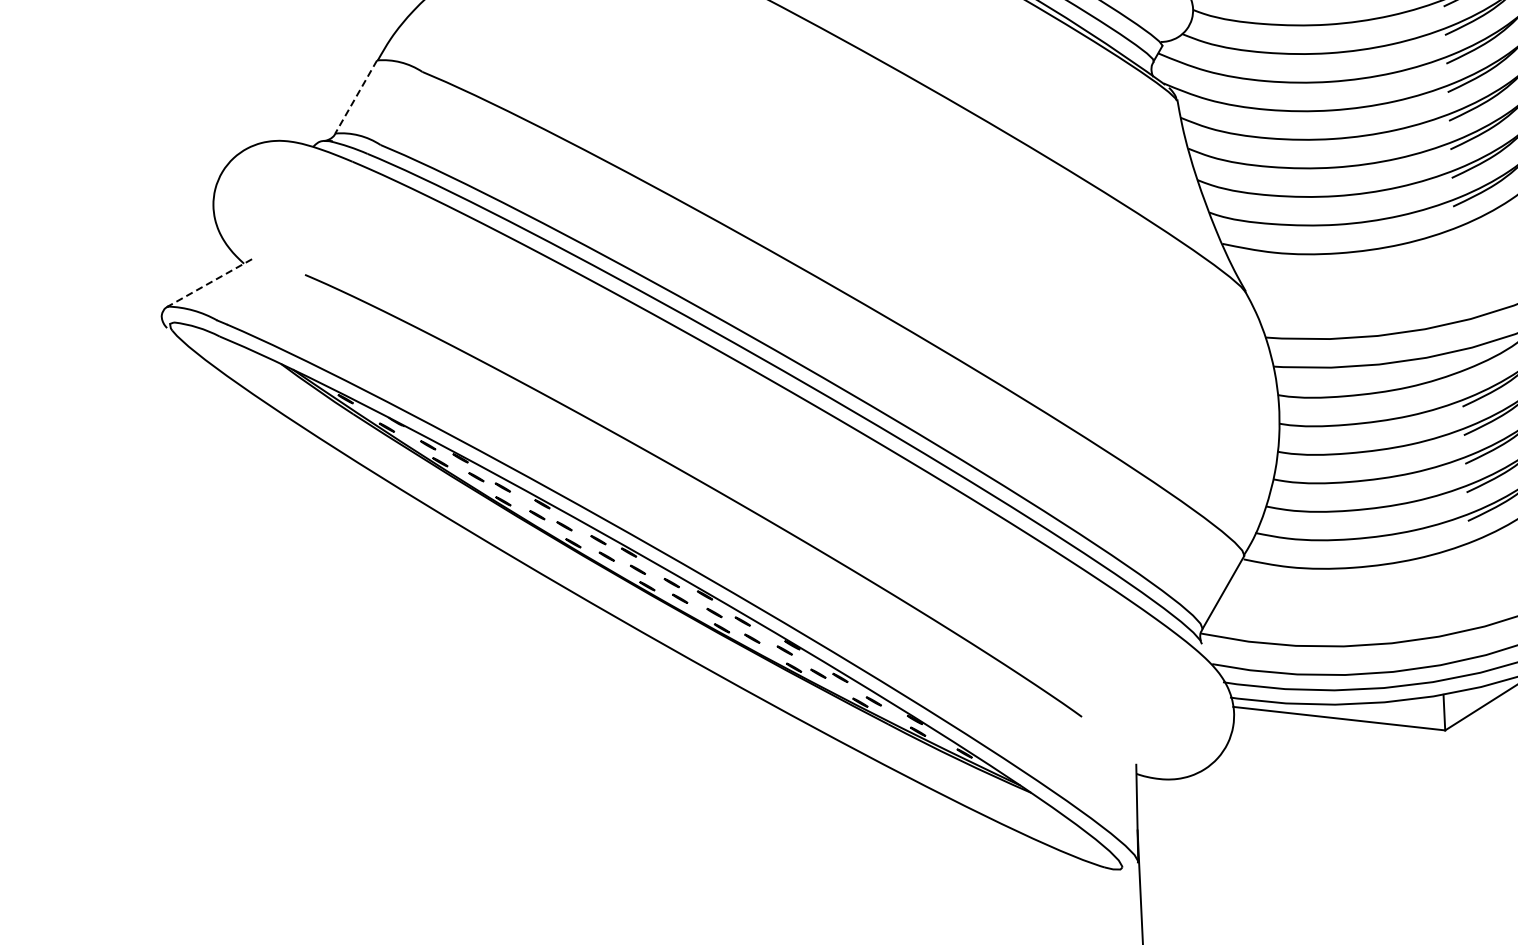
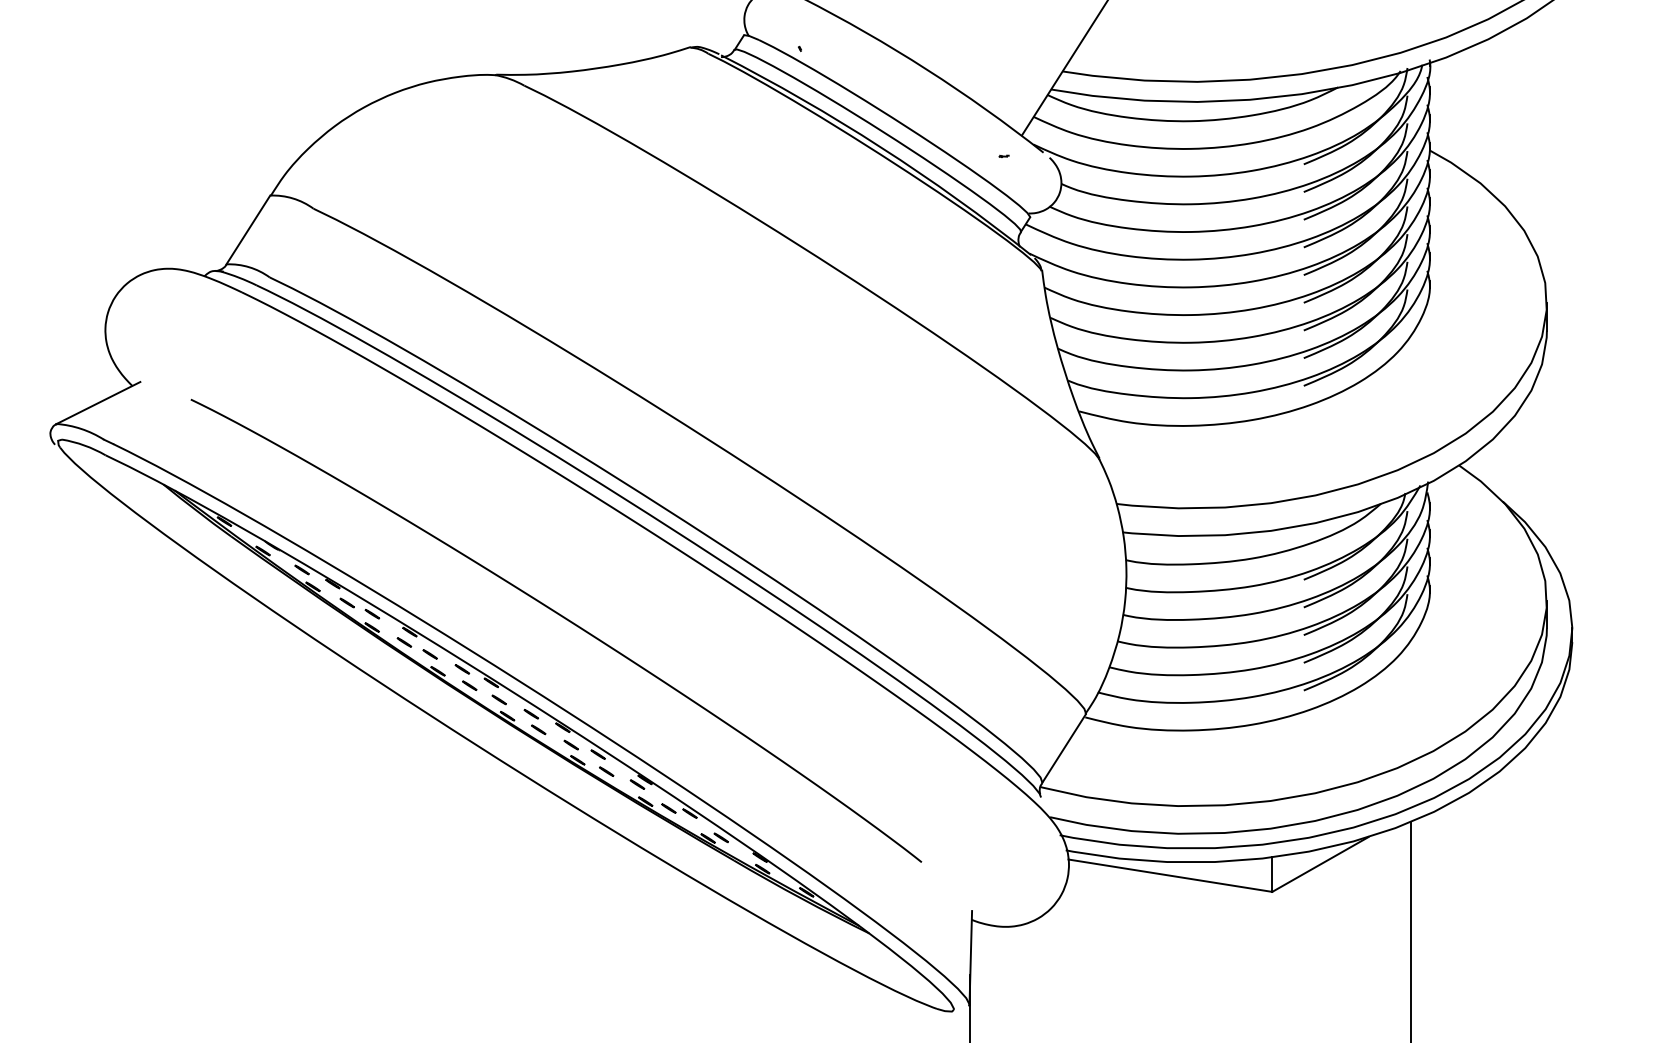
line: (356, 96) -> (248, 229), dashed -> solid
line: (209, 283) -> (98, 403), dashed -> solid

